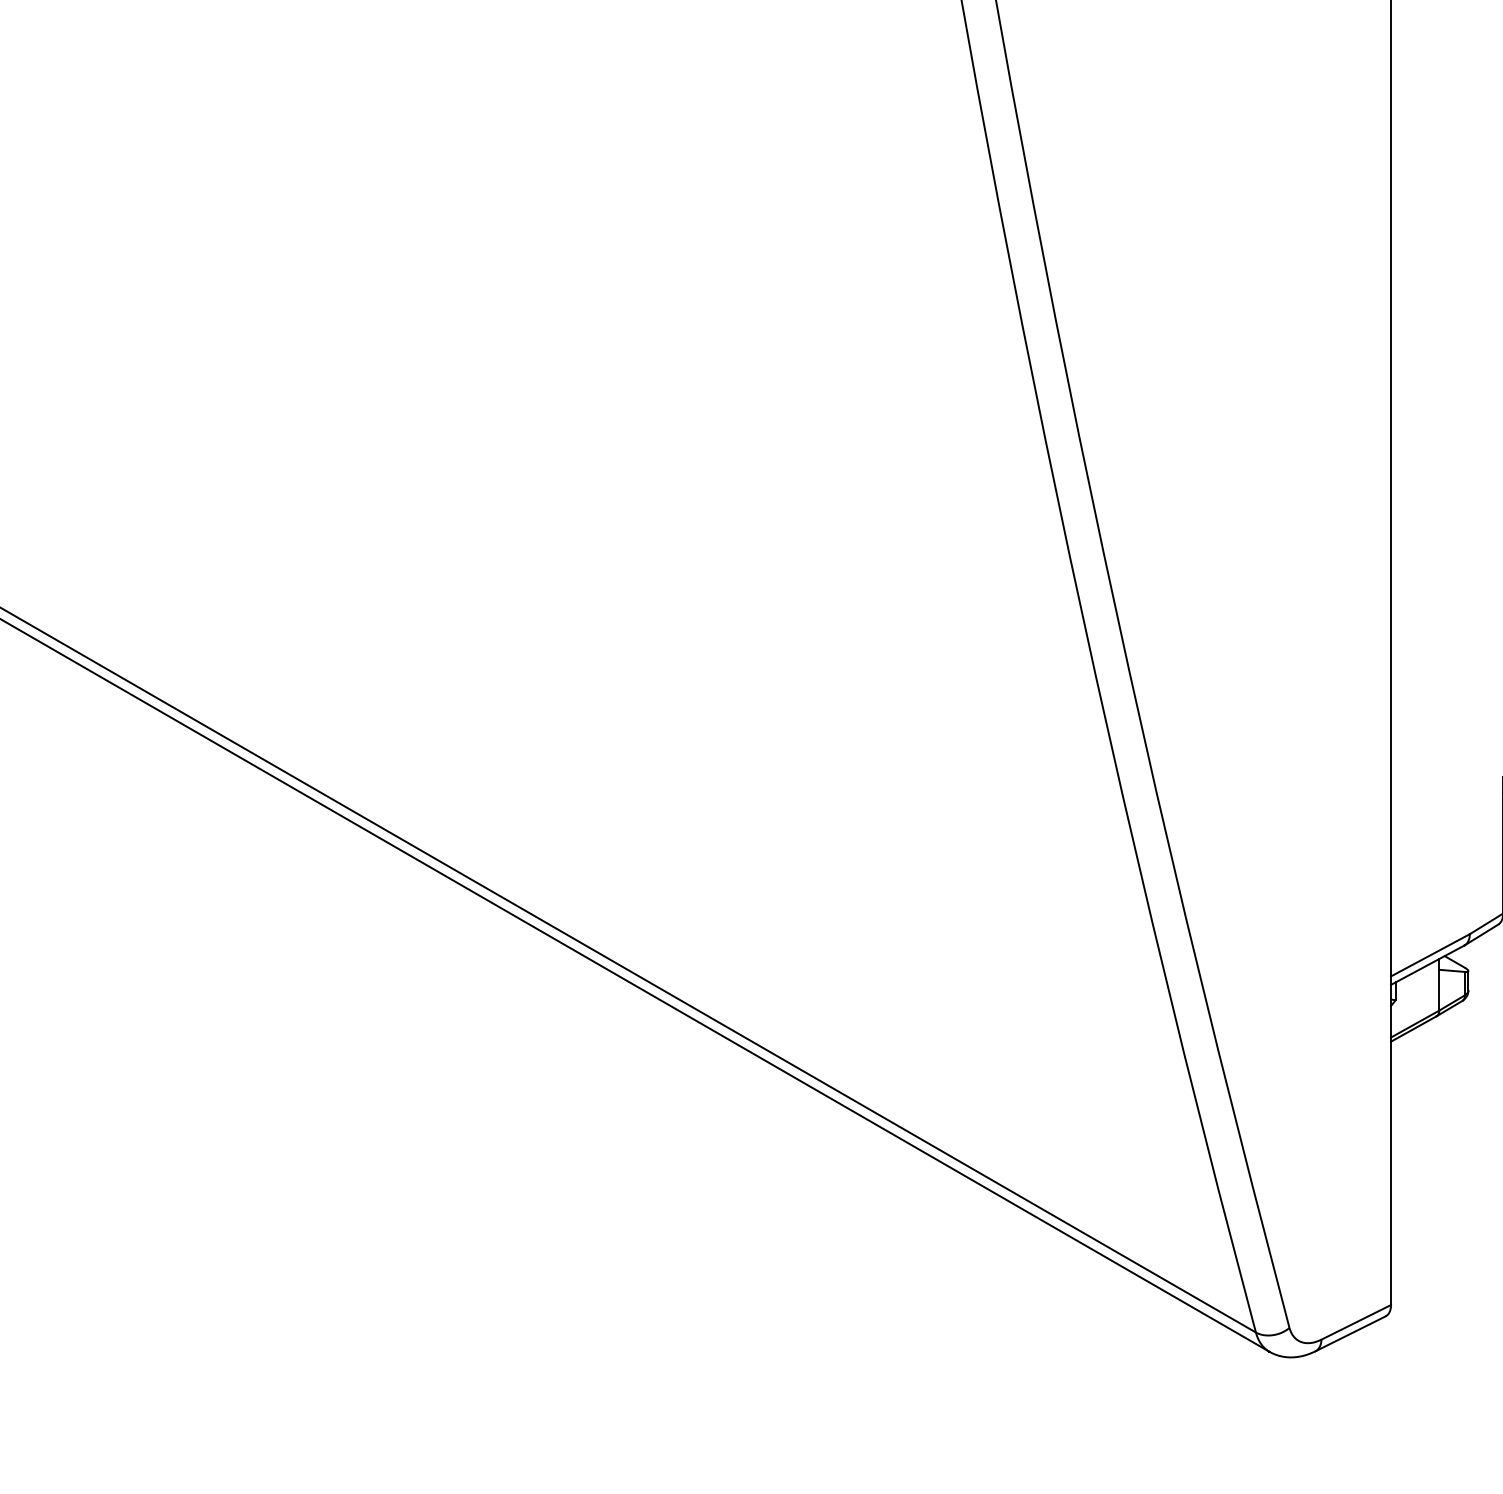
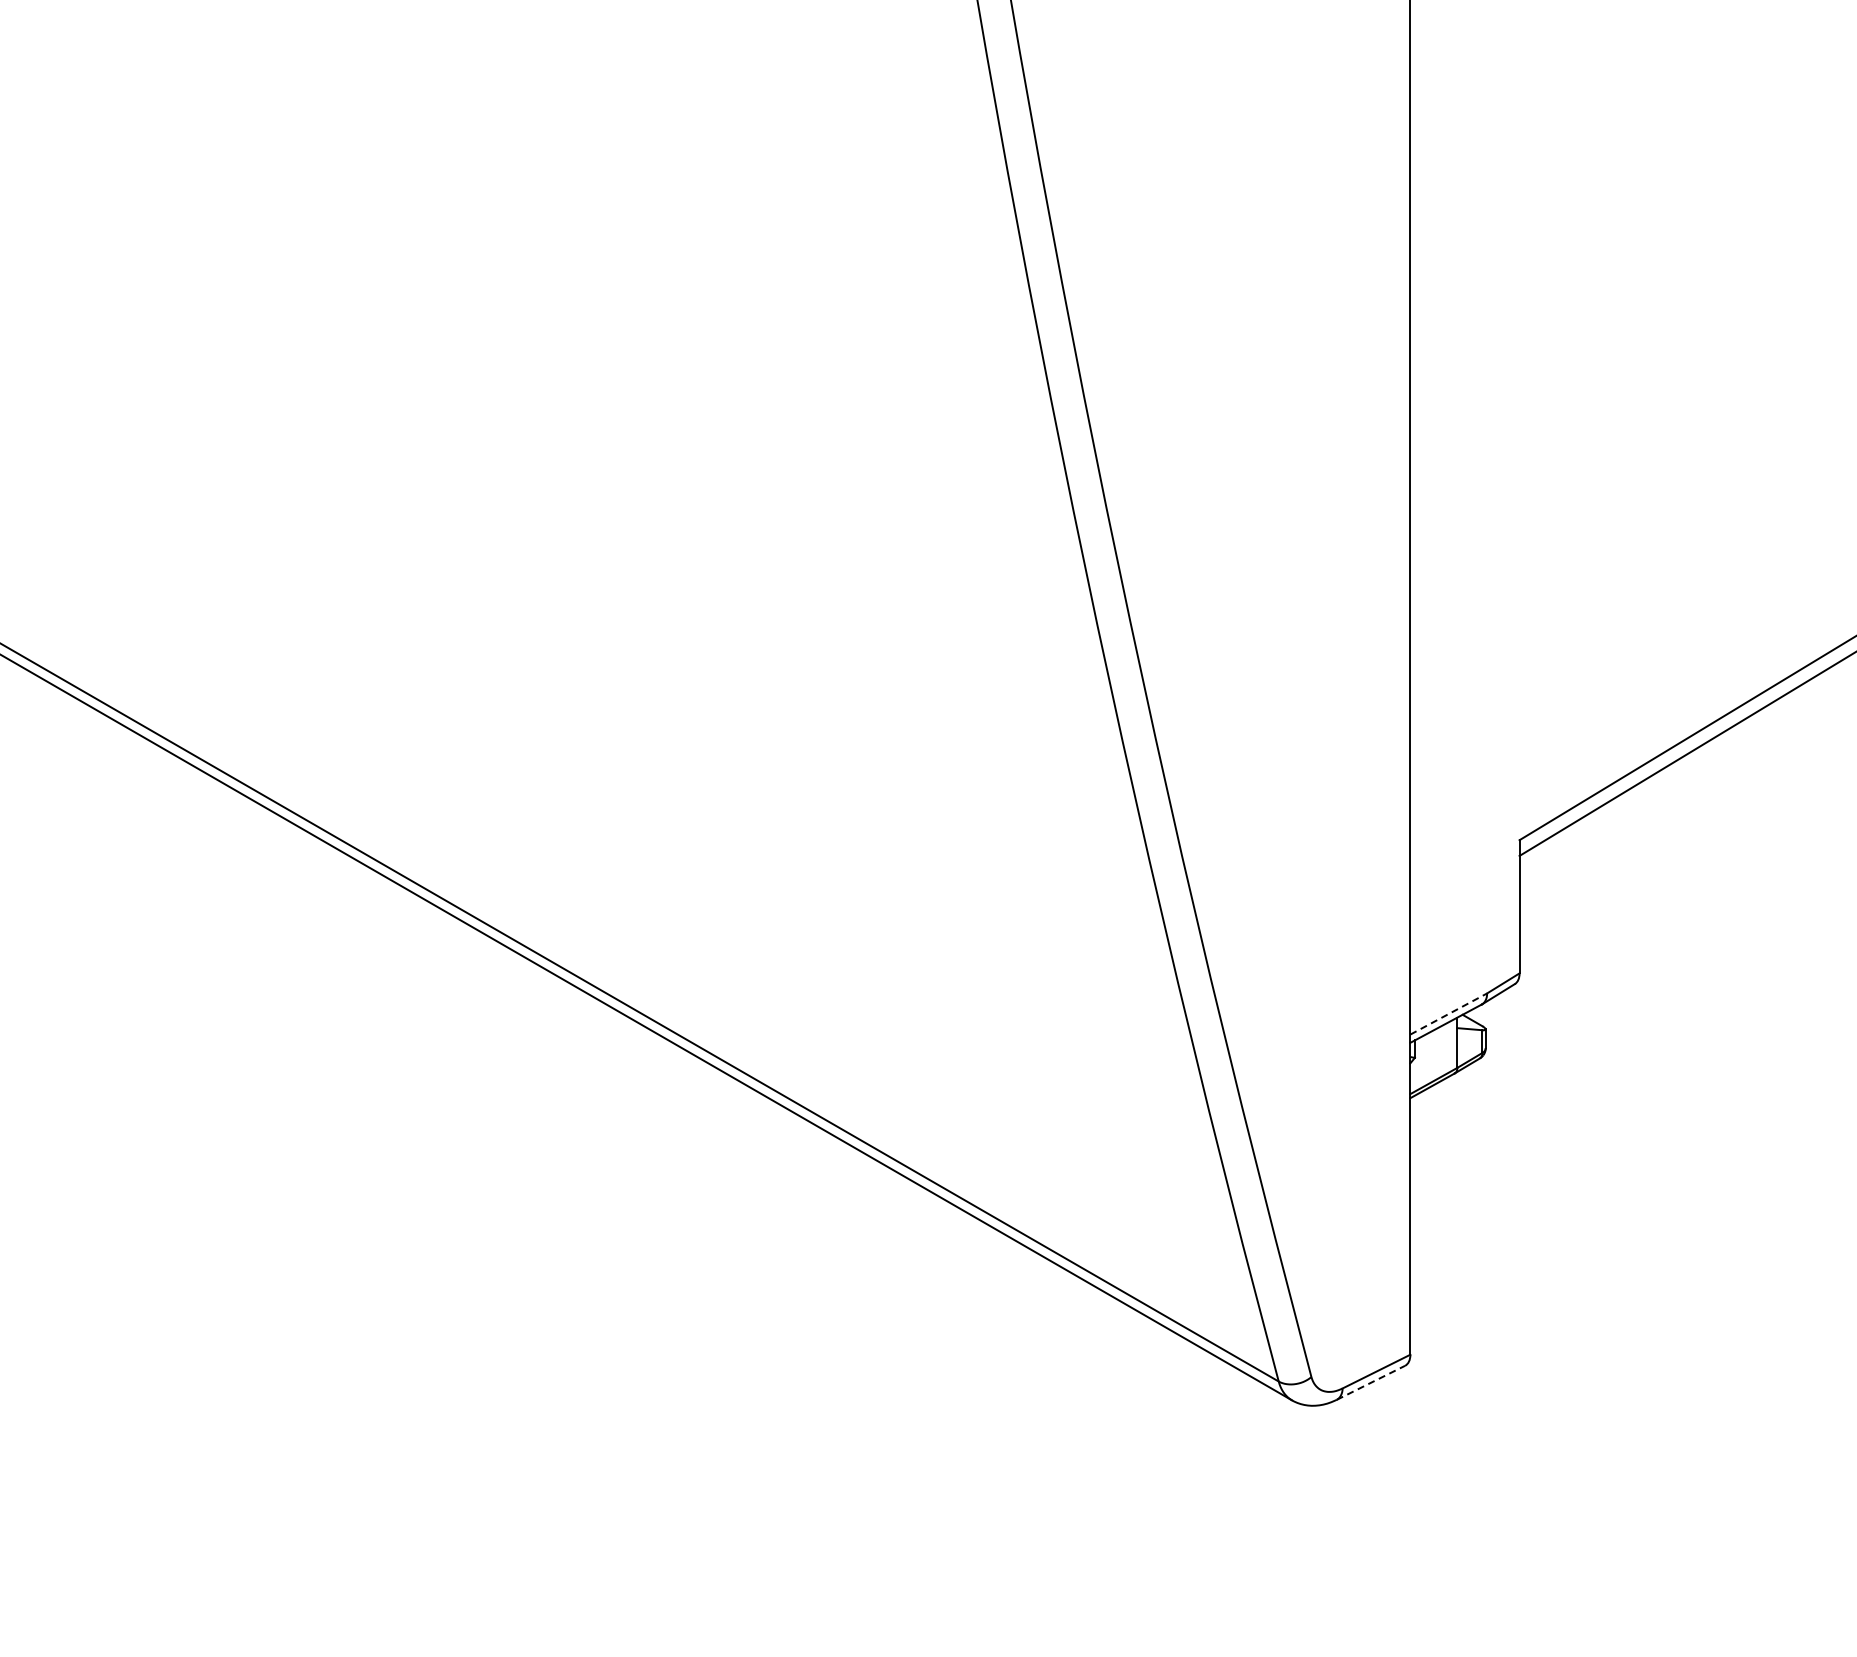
line: (1430, 955) -> (1448, 1014), solid -> dashed
line: (1351, 1333) -> (1371, 1382), solid -> dashed

